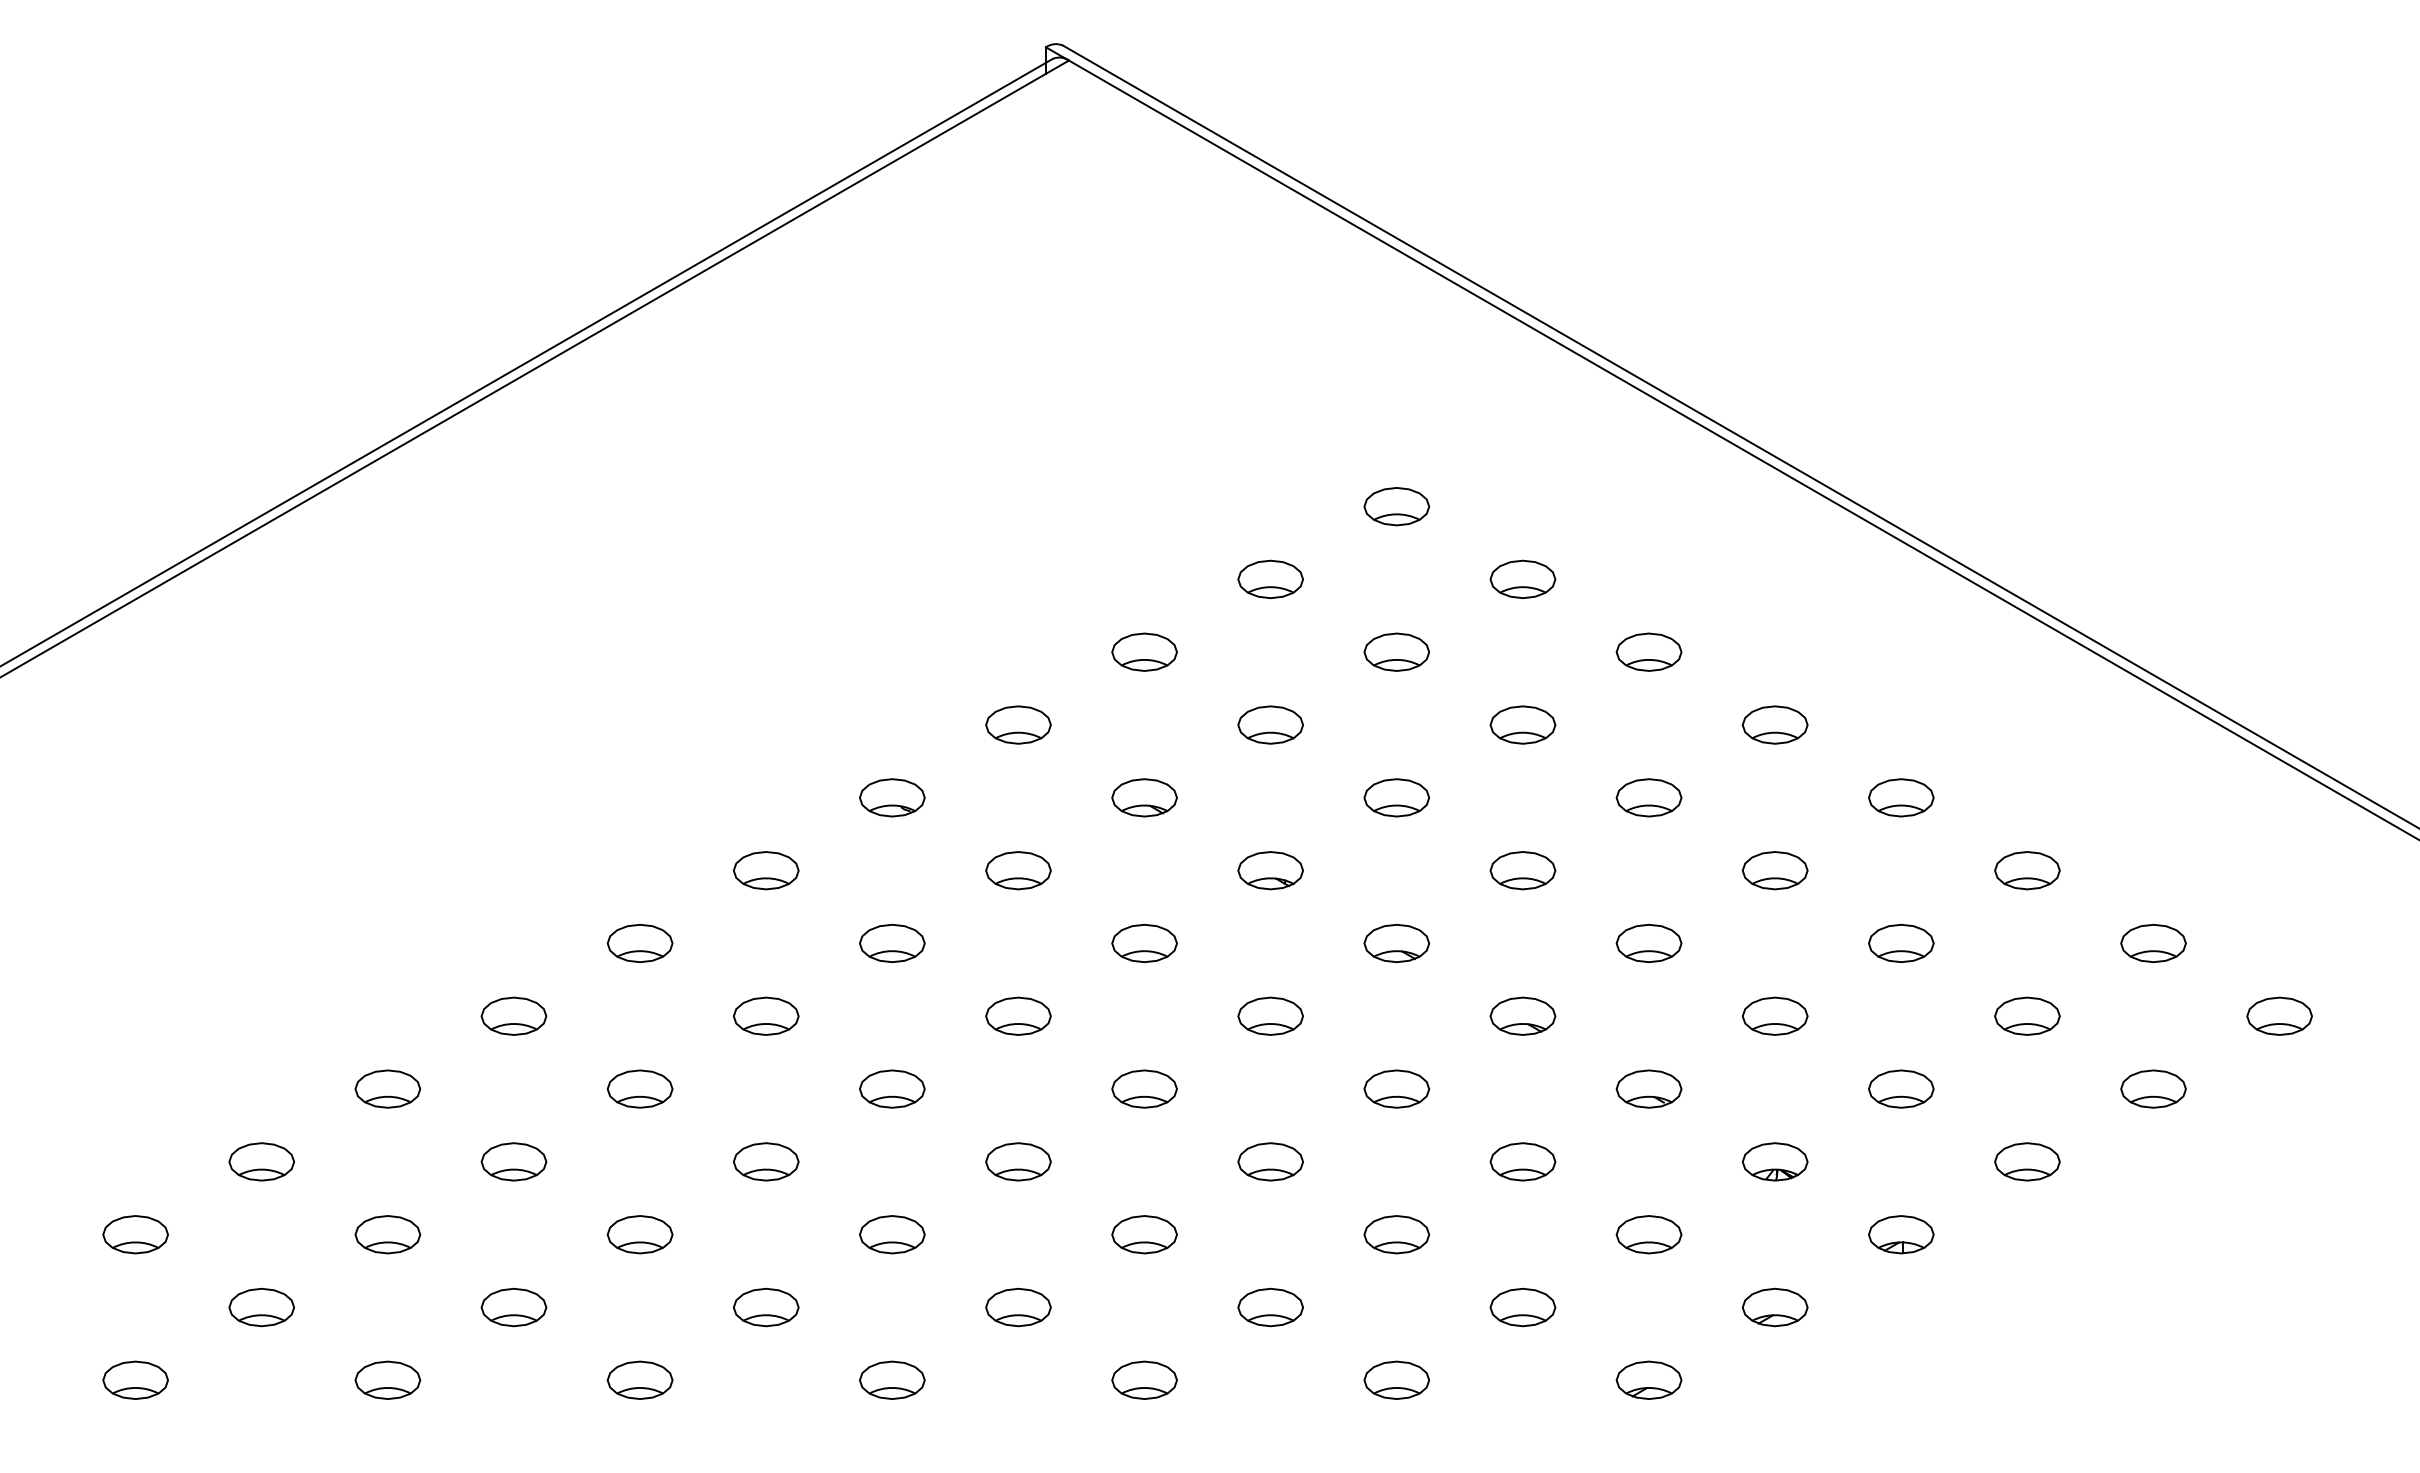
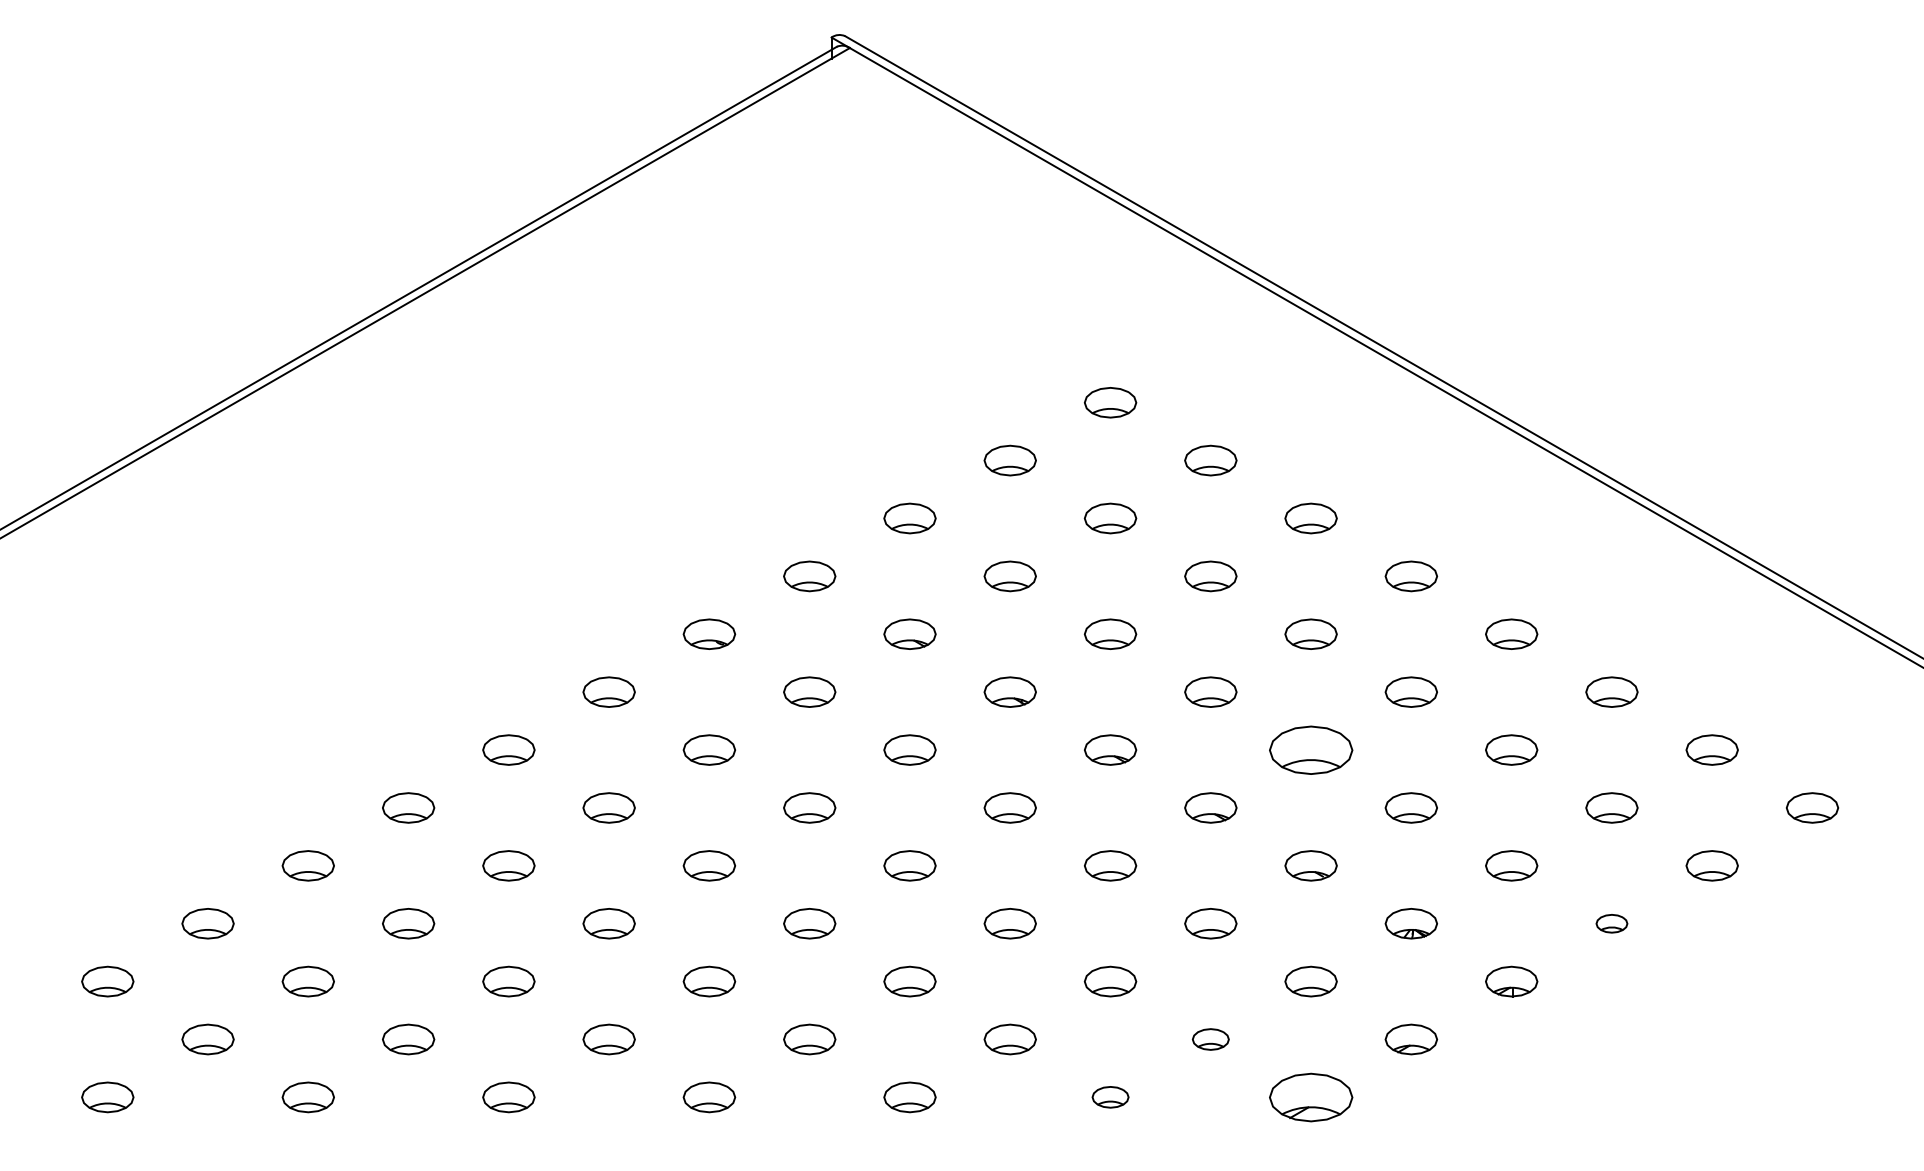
part: (1648, 942) -> (1310, 749), size x1.6
part: (2027, 1161) -> (1611, 923), size x0.6
part: (1522, 1307) -> (1210, 1039), size x0.7
part: (1396, 1379) -> (1110, 1096), size x0.7
part: (1648, 1379) -> (1310, 1096), size x1.6

